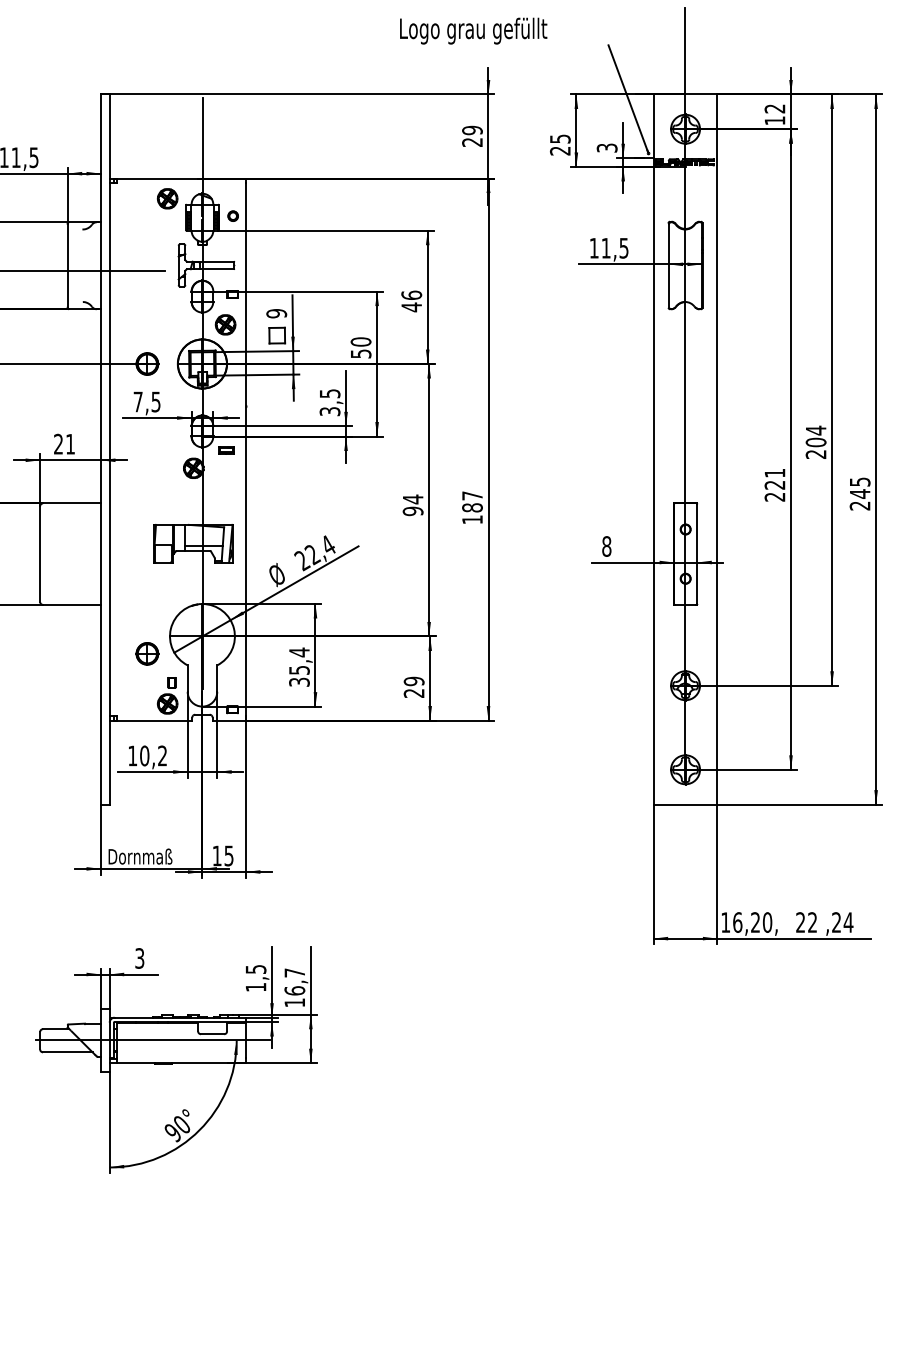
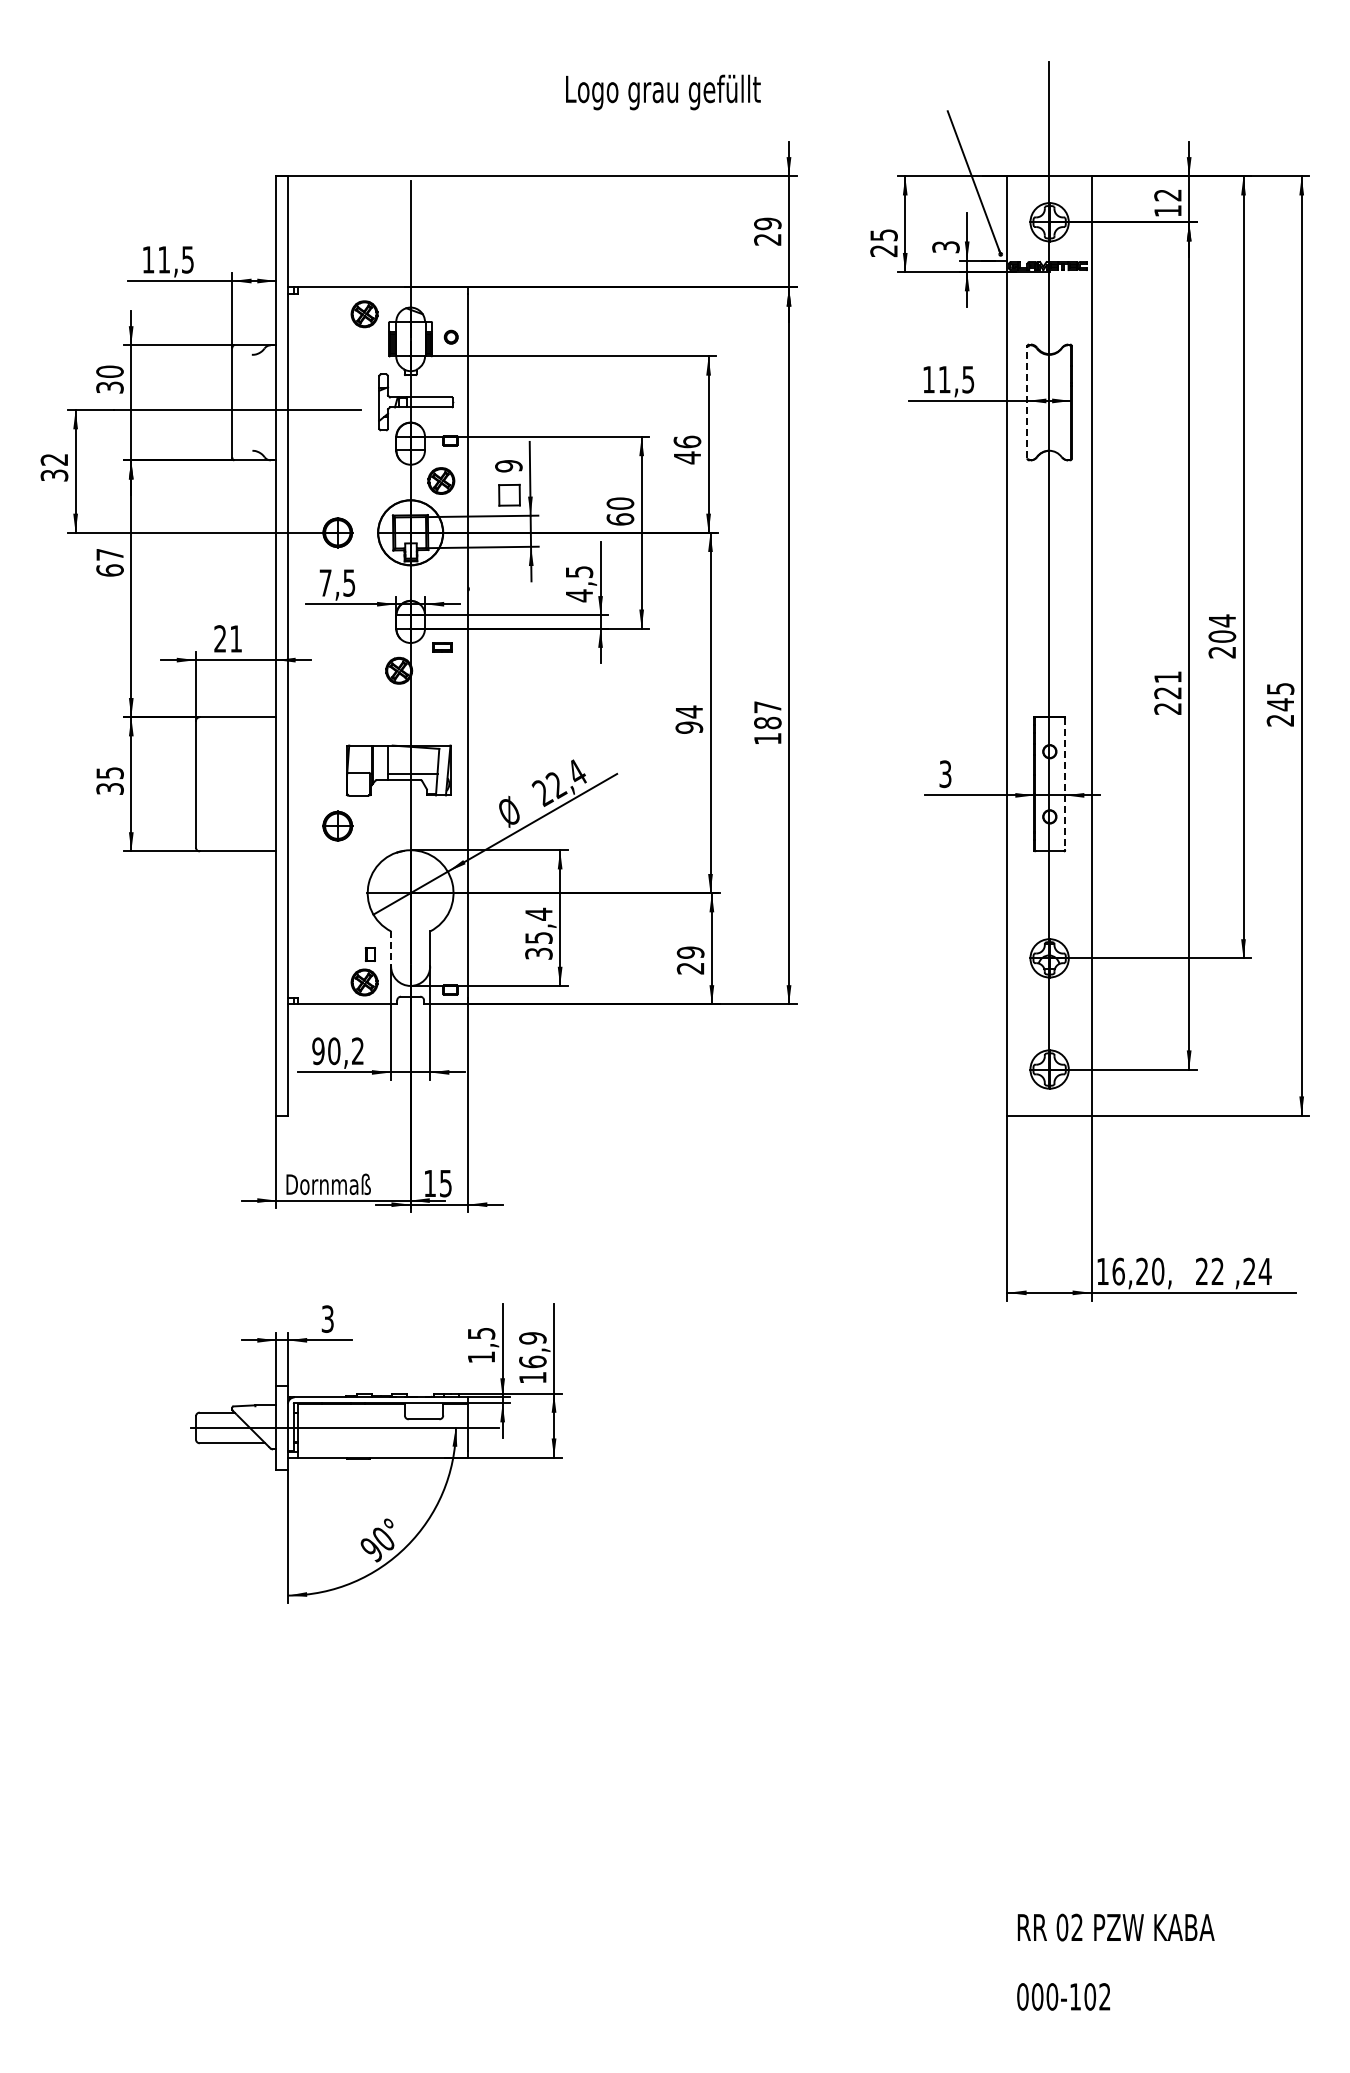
text: (473, 31) -> (663, 92), moved
line: (668, 265) -> (1027, 402), solid -> dashed
text: (361, 353) -> (620, 519), 50 -> 60
text: (330, 411) -> (579, 595), 3,5 -> 4,5
text: (606, 545) -> (945, 773), 8 -> 3
line: (697, 554) -> (1065, 784), solid -> dashed
part: (147, 653) -> (337, 825), moved
line: (187, 679) -> (391, 949), solid -> dashed
text: (132, 756) -> (318, 1051), 10,2 -> 90,2
text: (294, 973) -> (532, 1338), 16,7 -> 16,9

